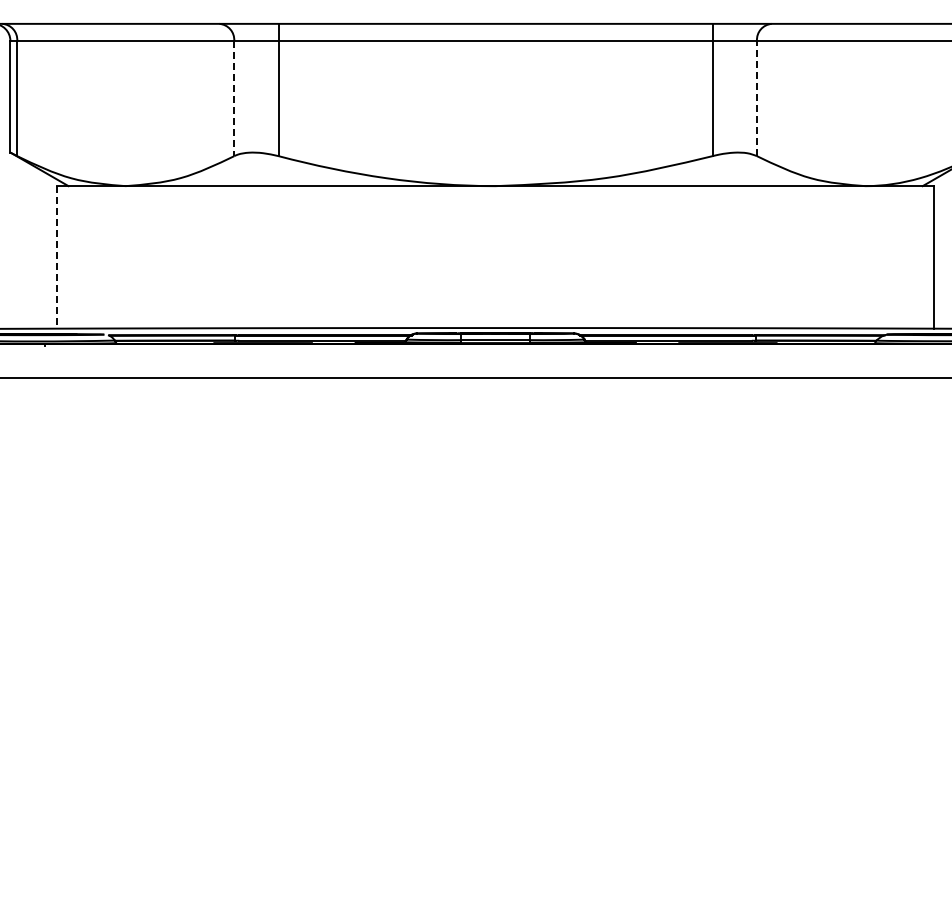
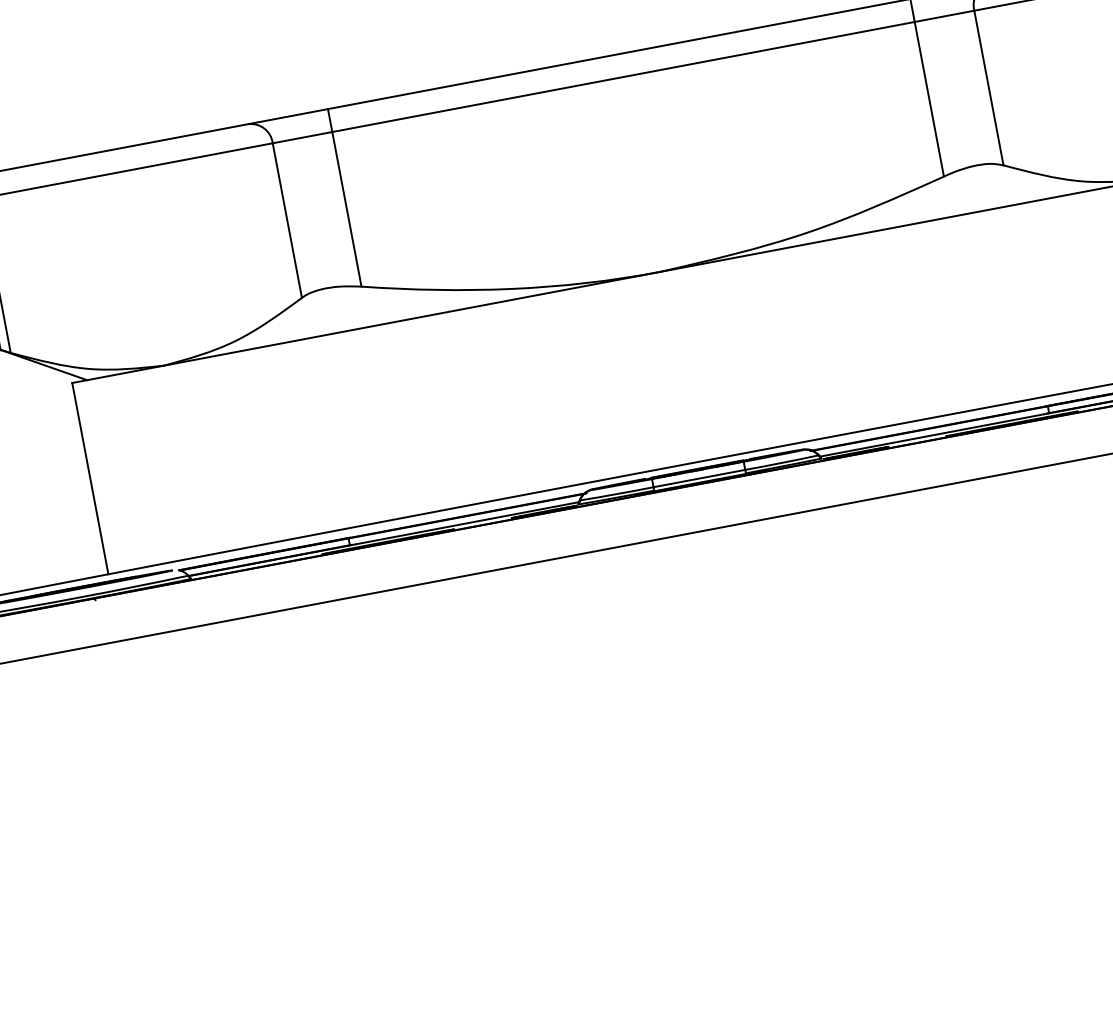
line: (234, 98) -> (287, 220), dashed -> solid
line: (756, 98) -> (988, 88), dashed -> solid
line: (57, 257) -> (90, 478), dashed -> solid

